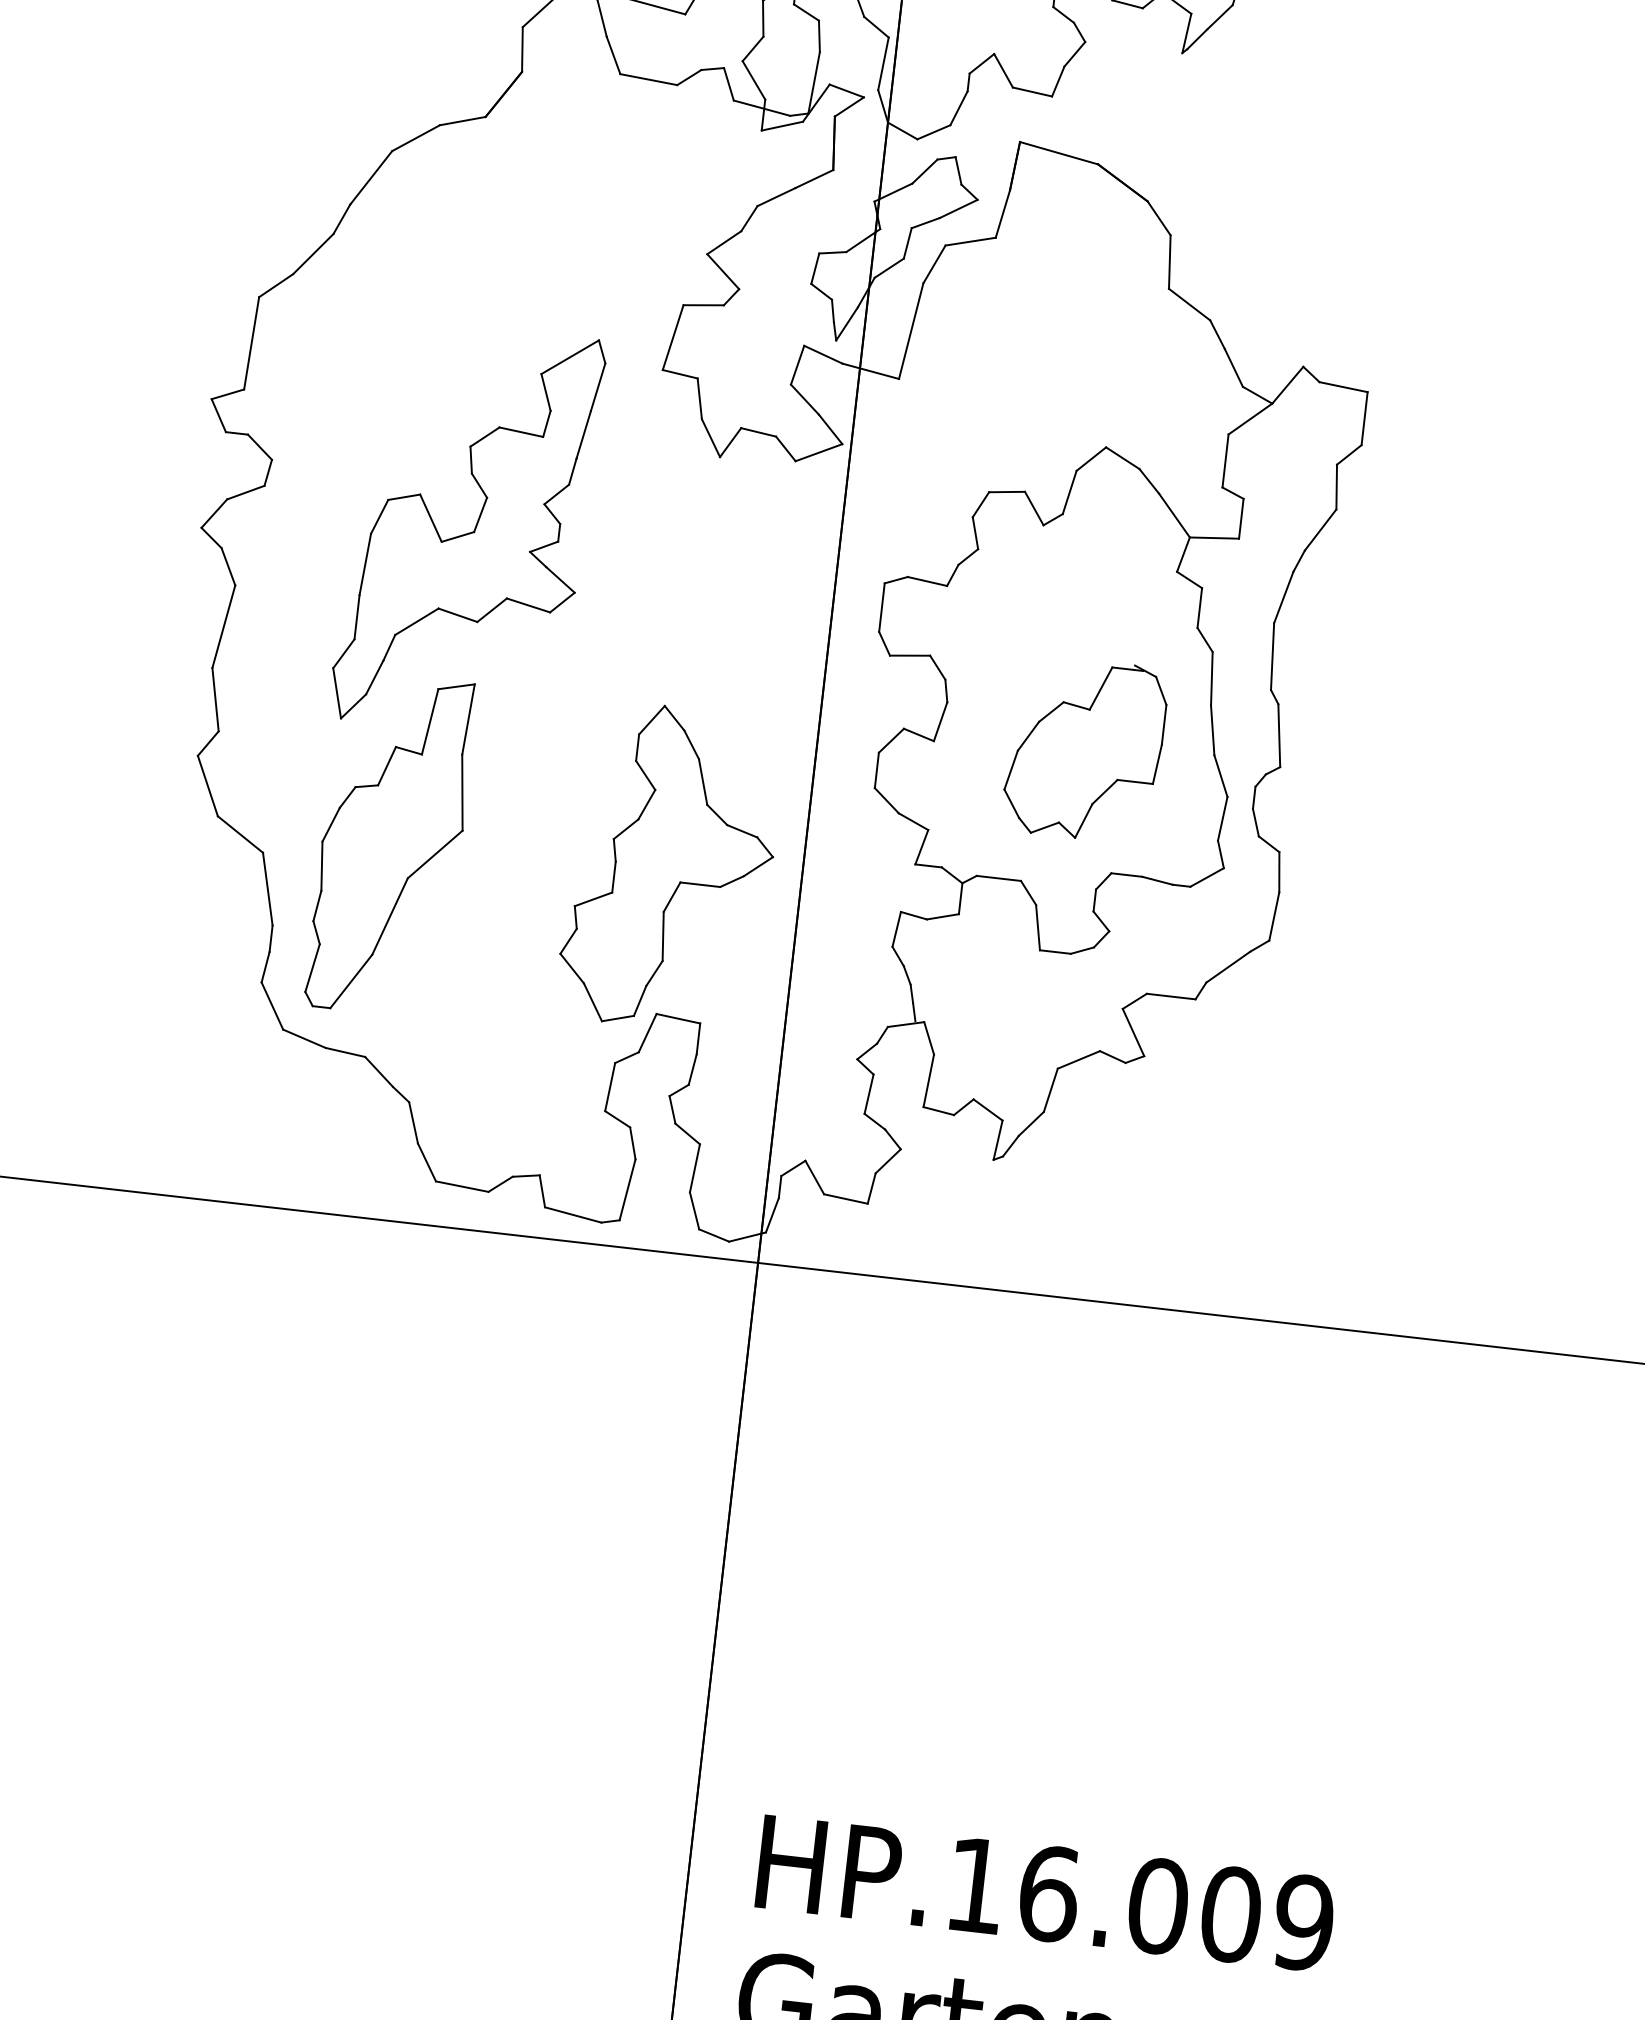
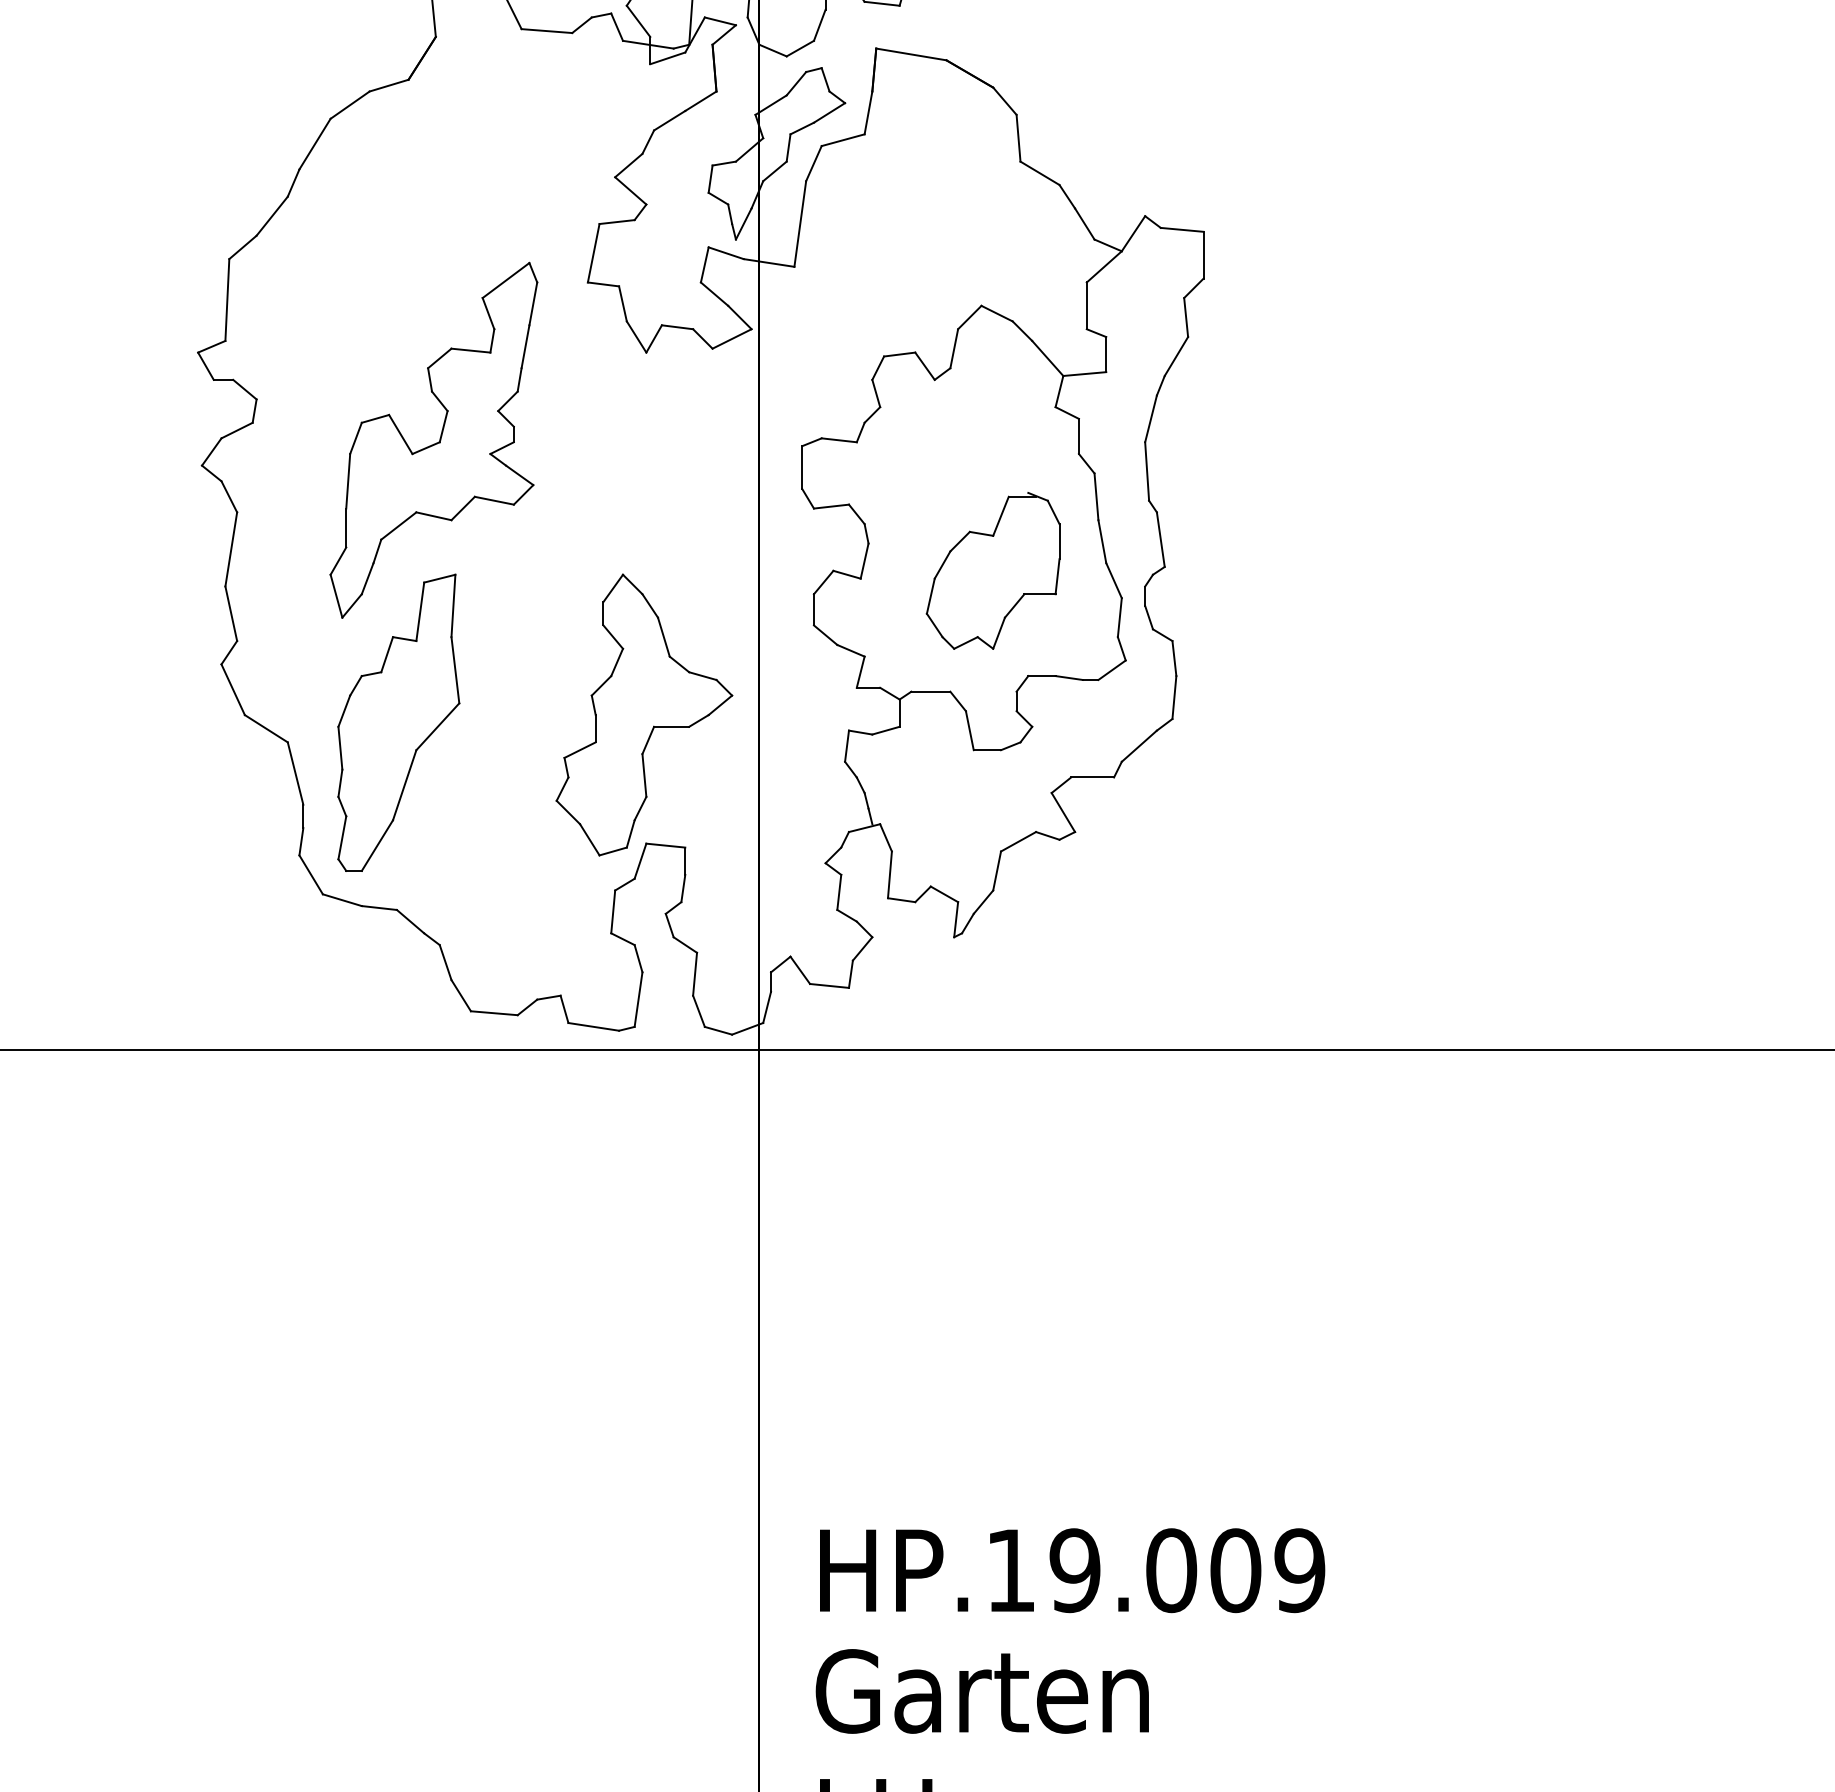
text: (1049, 1893) -> (1075, 1570), HP.16.009 -> HP.19.009

